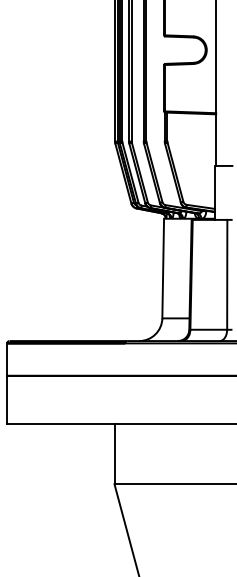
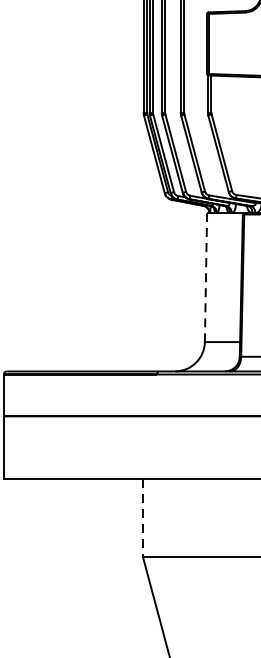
line: (163, 268) -> (206, 277), solid -> dashed
line: (114, 454) -> (142, 518), solid -> dashed

